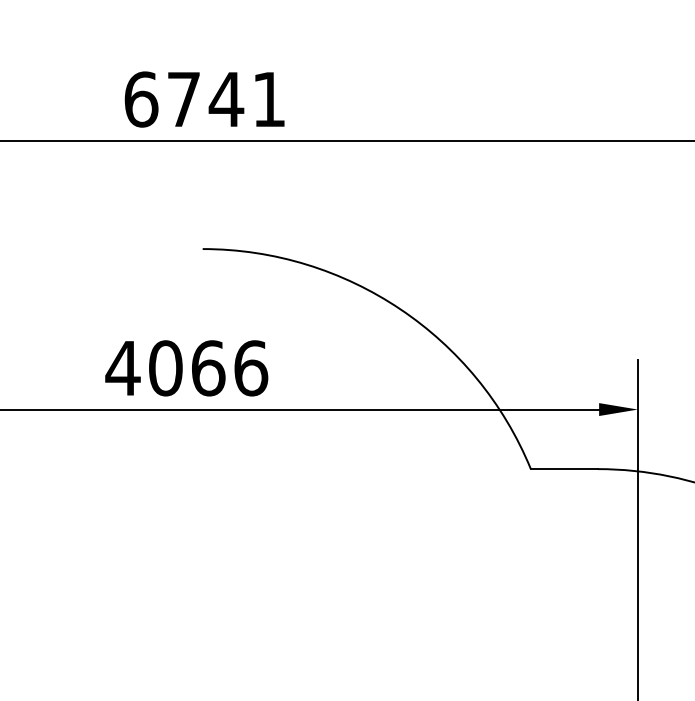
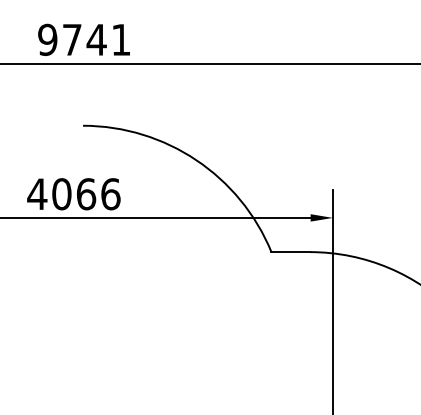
text: (140, 98) -> (47, 39), 6741 -> 9741

